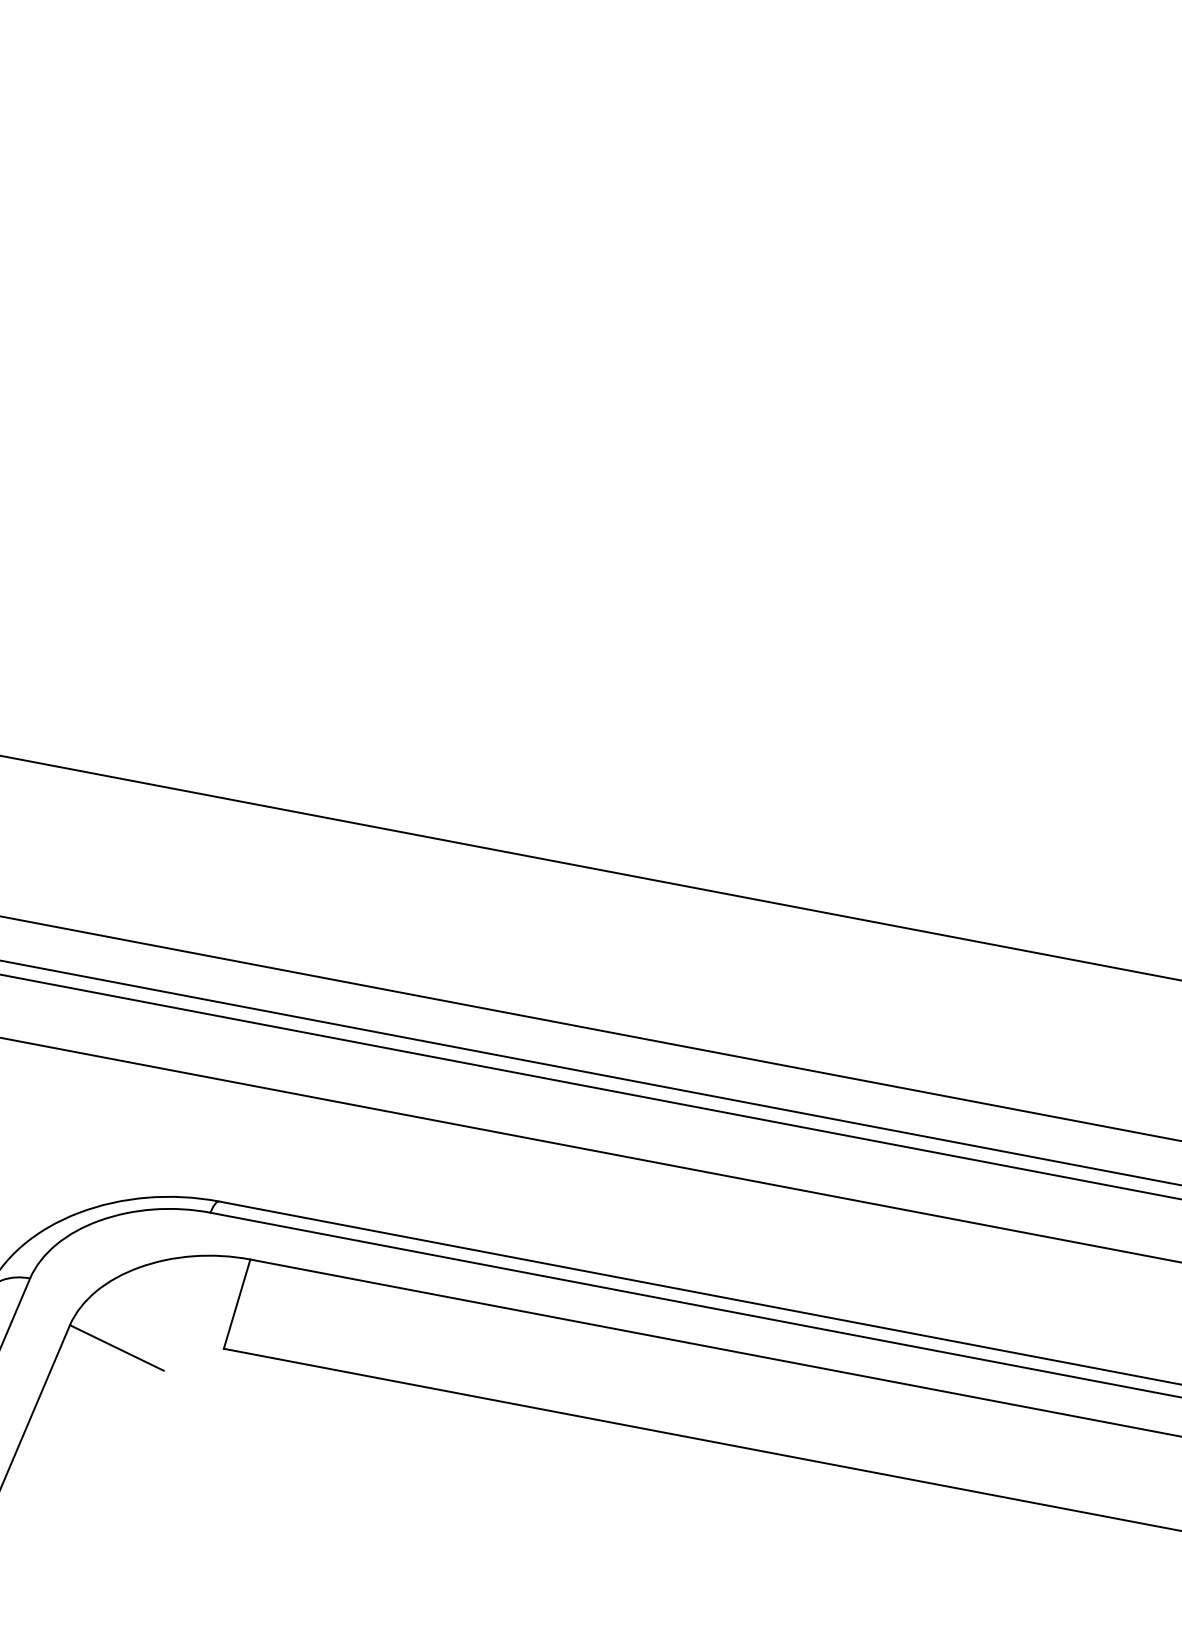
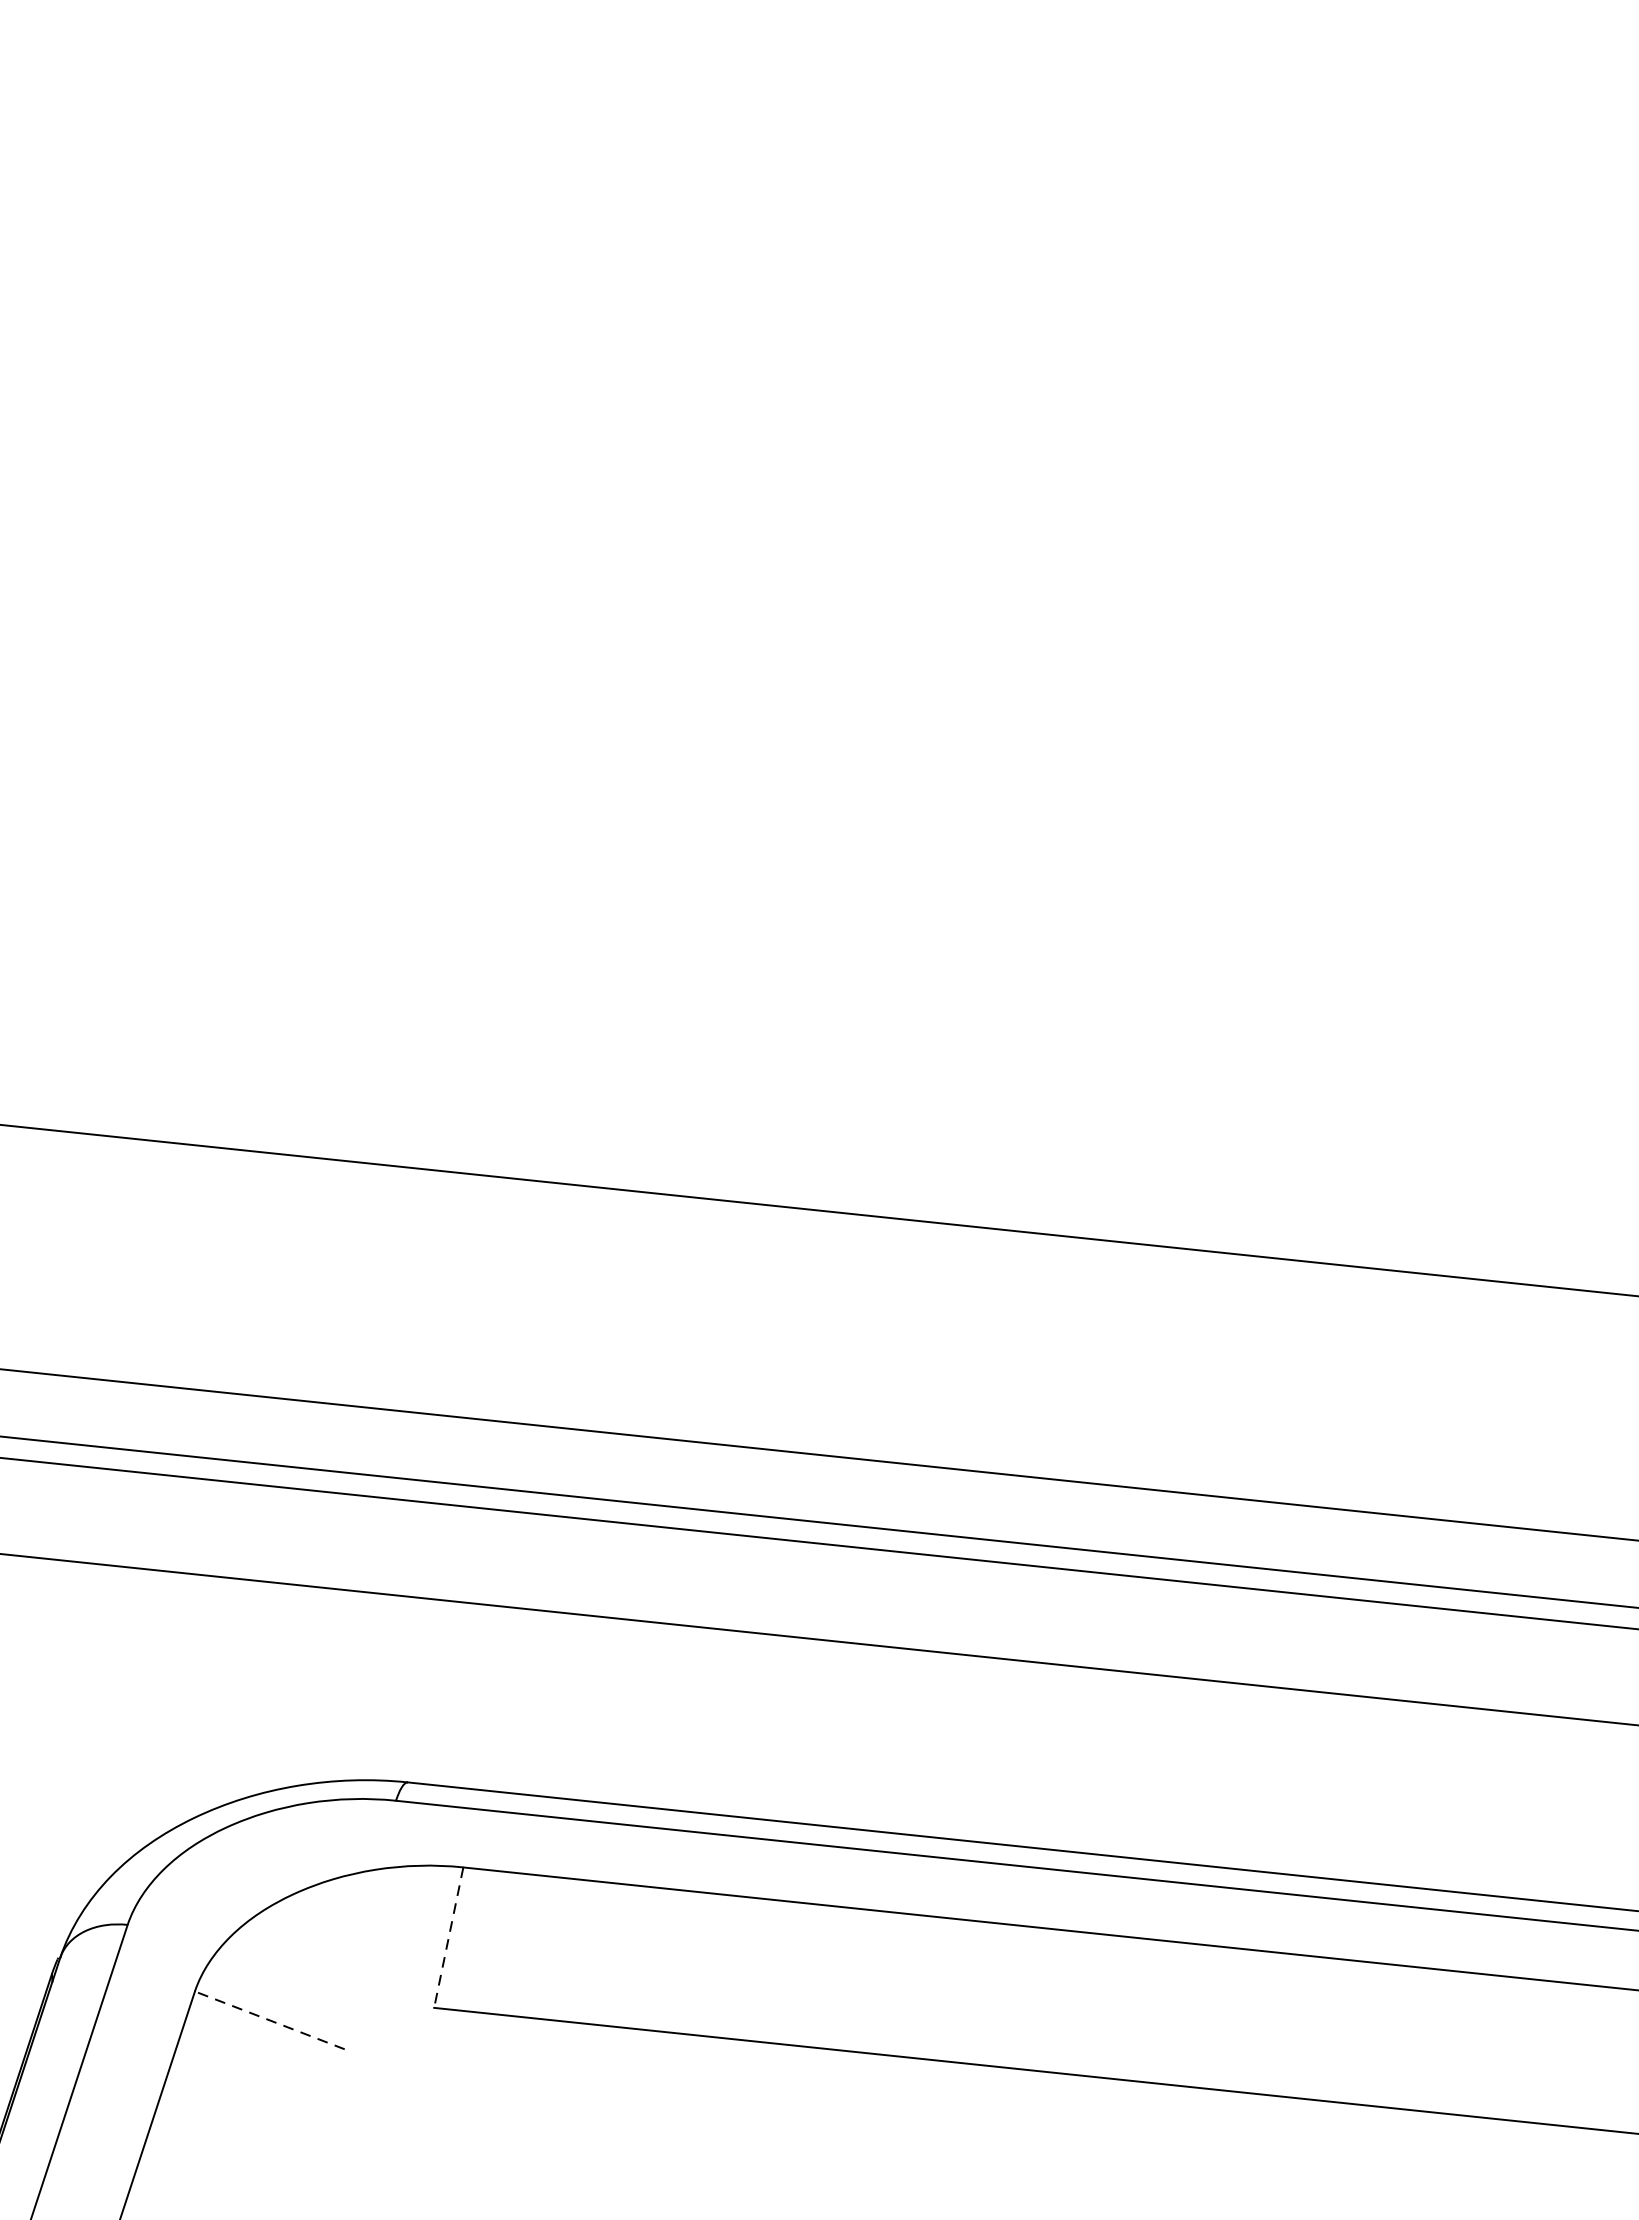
line: (237, 1304) -> (449, 1938), solid -> dashed
line: (116, 1347) -> (269, 2019), solid -> dashed

